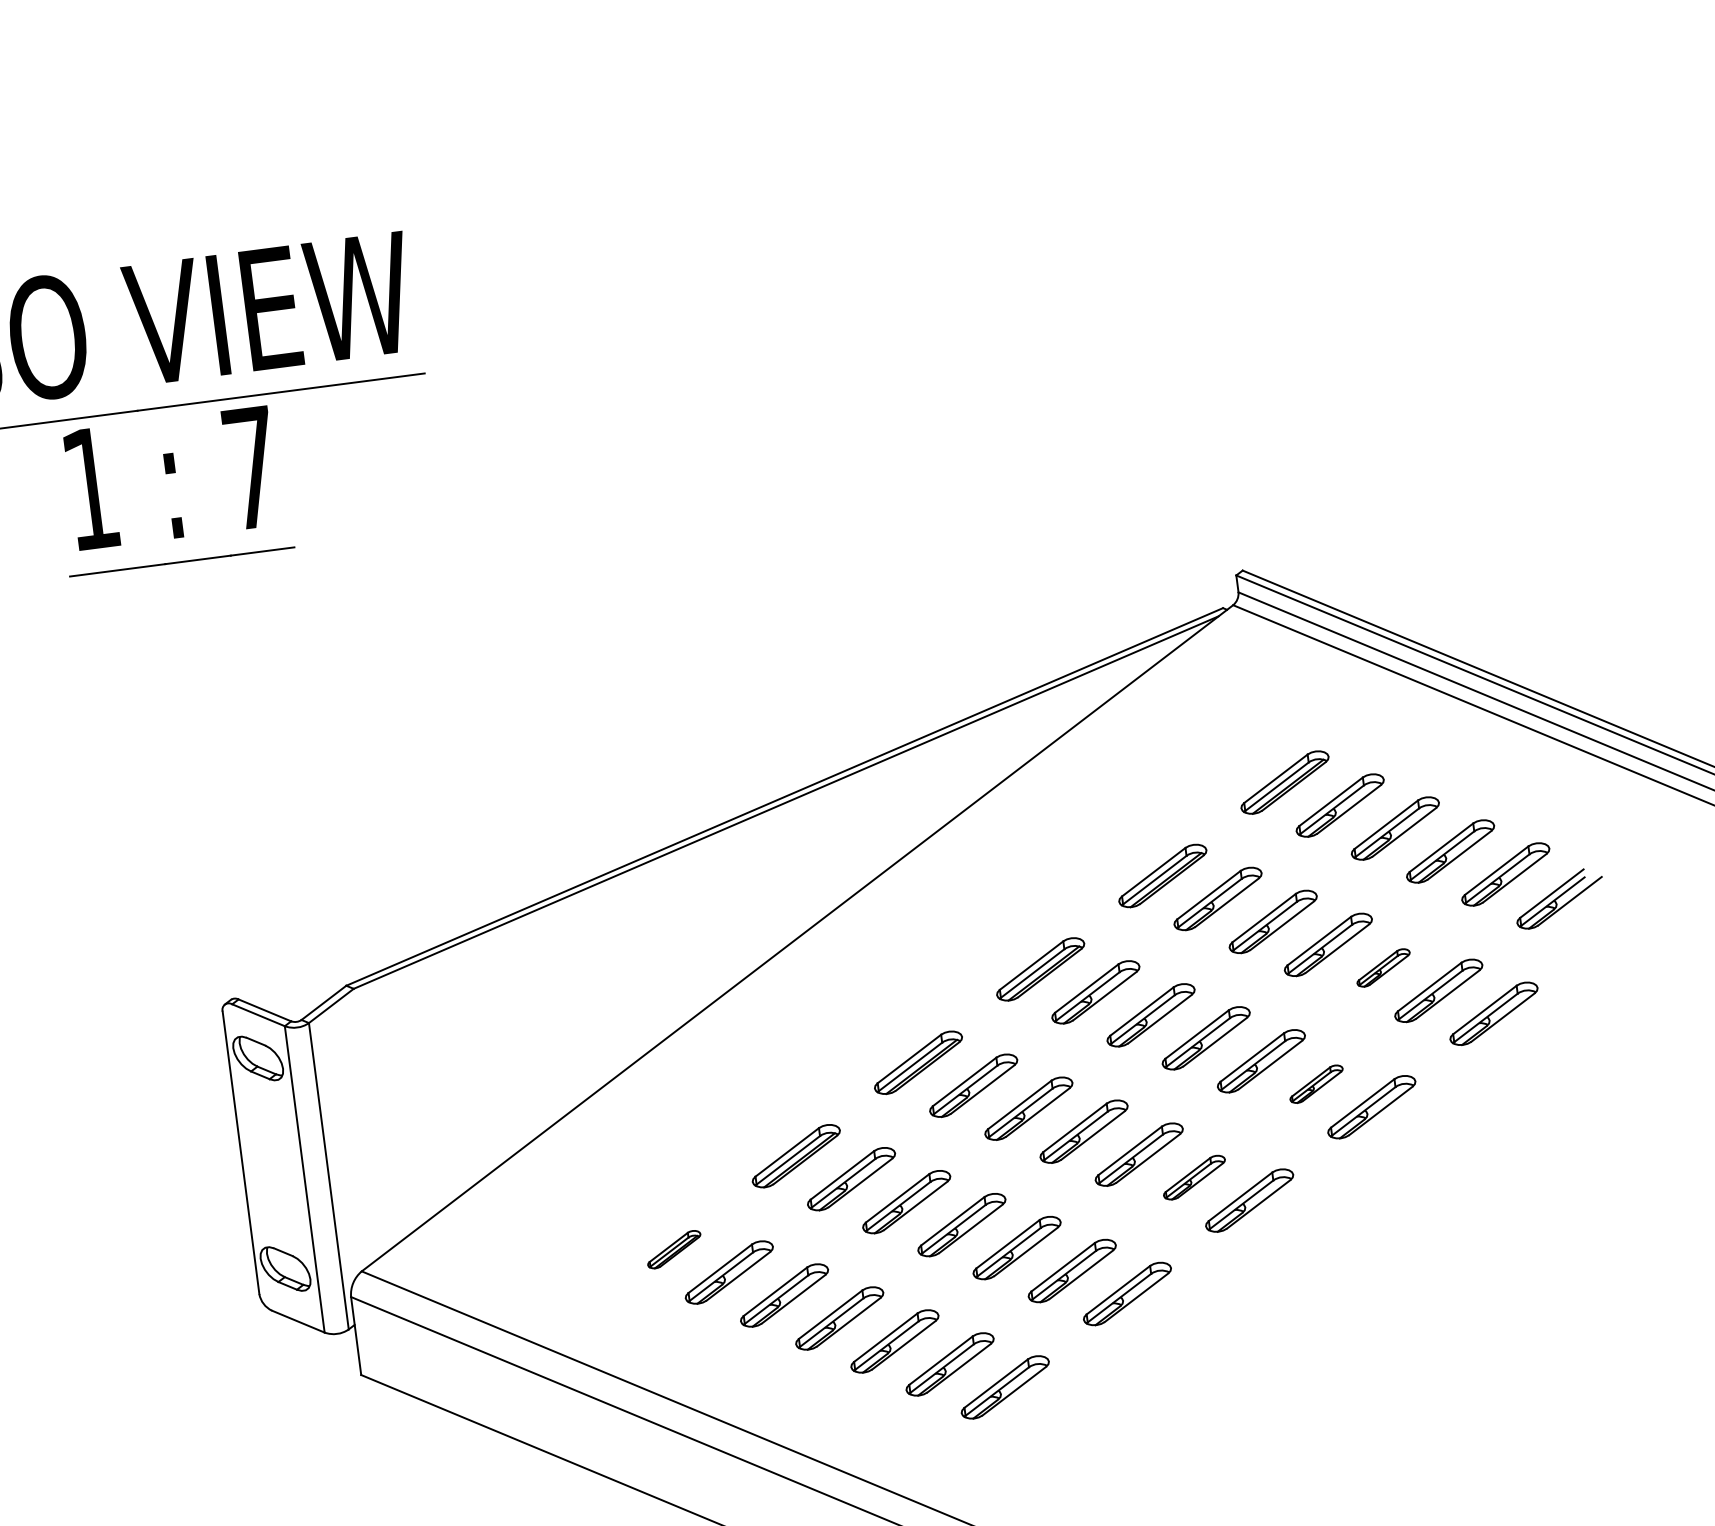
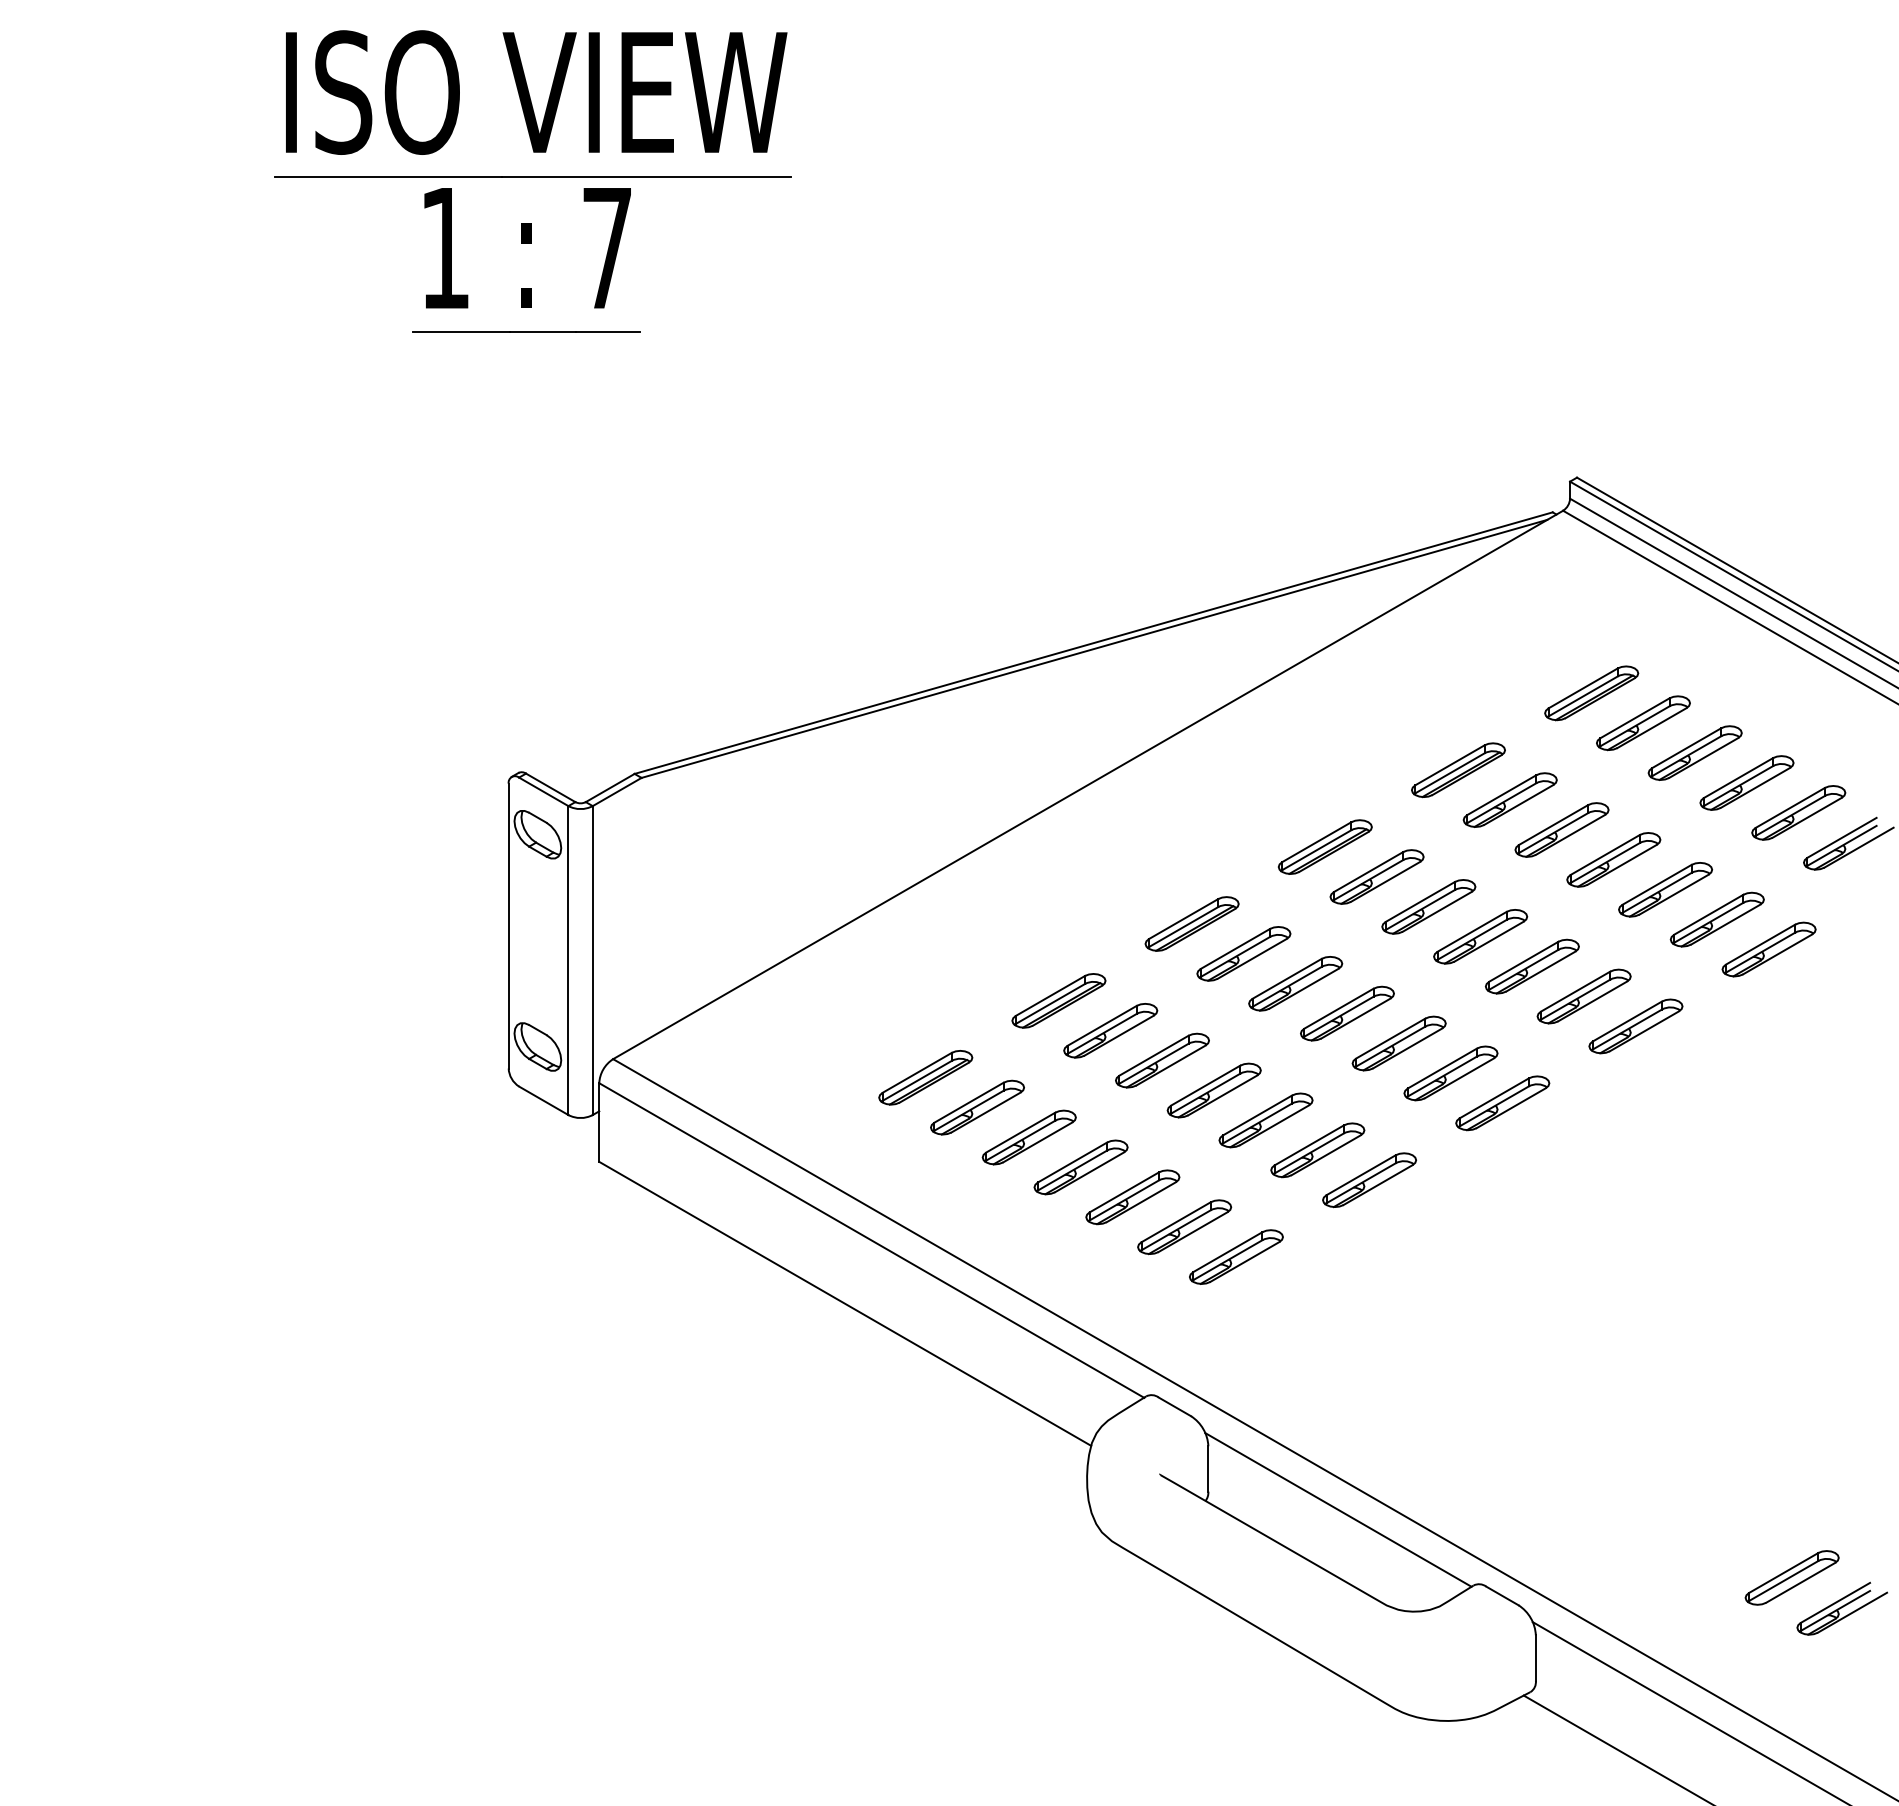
part: (1383, 967) -> (1665, 889), size x1.67
part: (1315, 1084) -> (1583, 996), size x1.67
part: (1193, 1177) -> (1450, 1073), size x1.43
part: (673, 1249) -> (925, 1077), size x1.67

